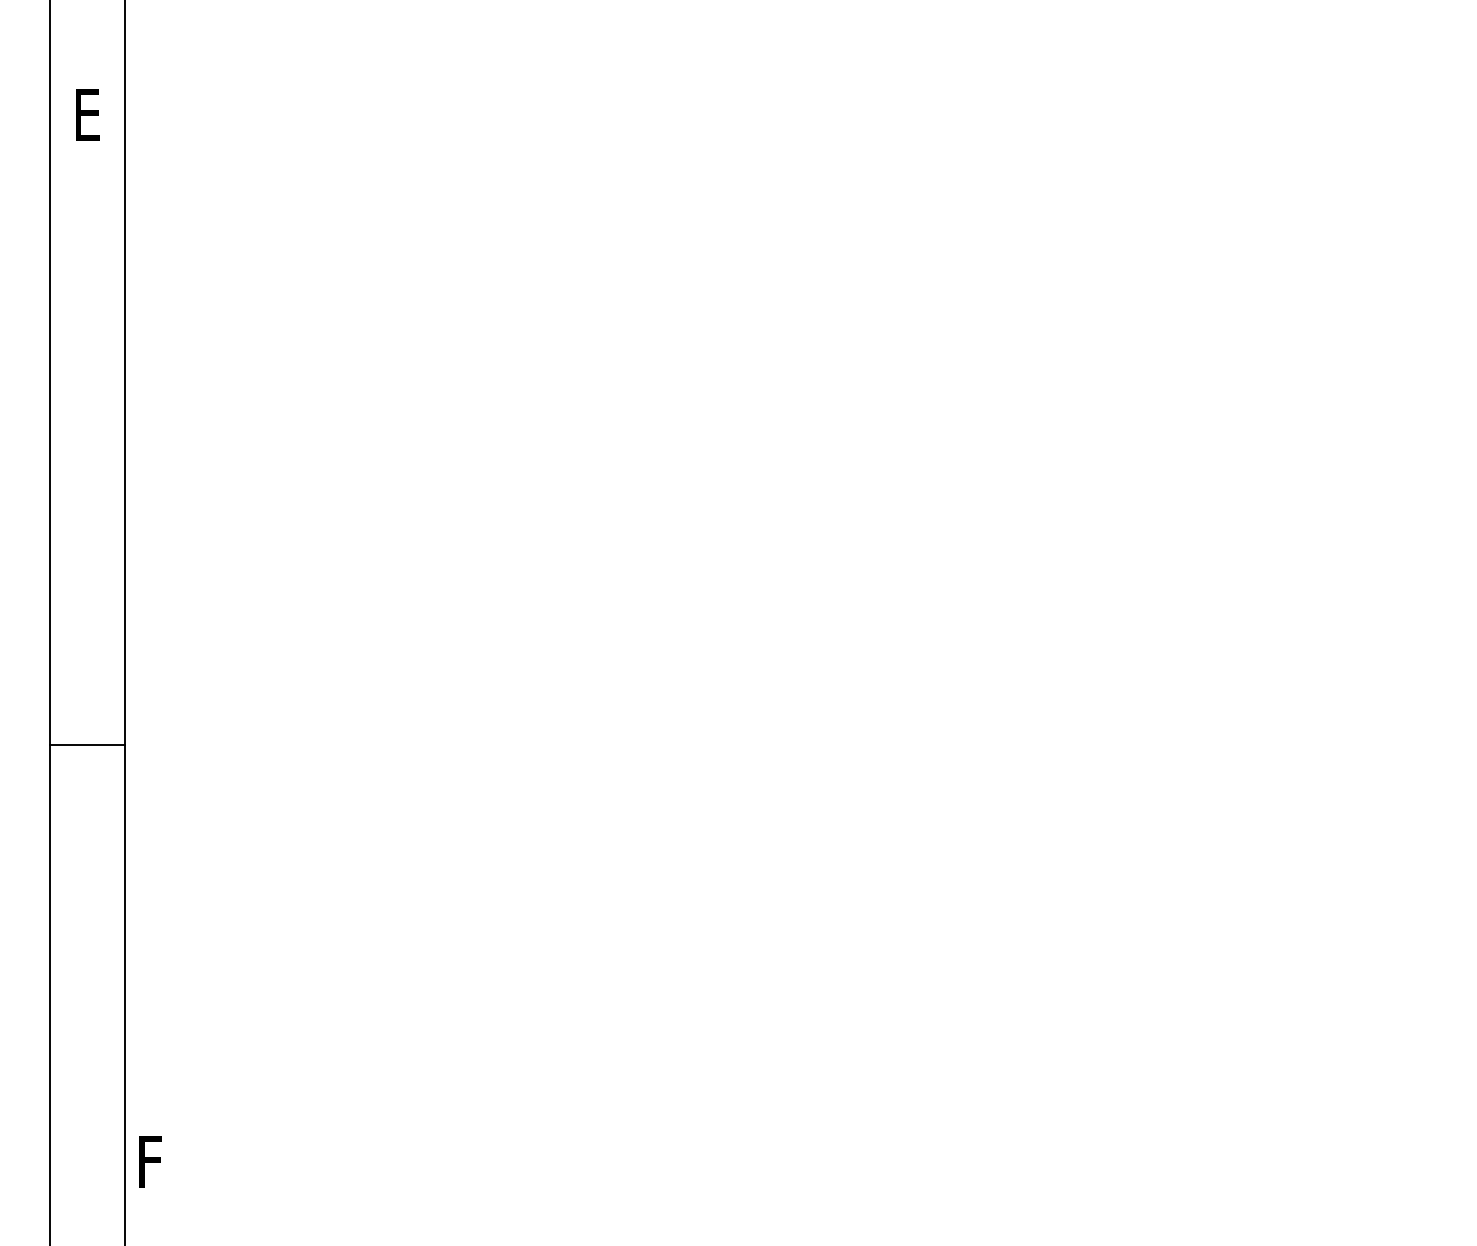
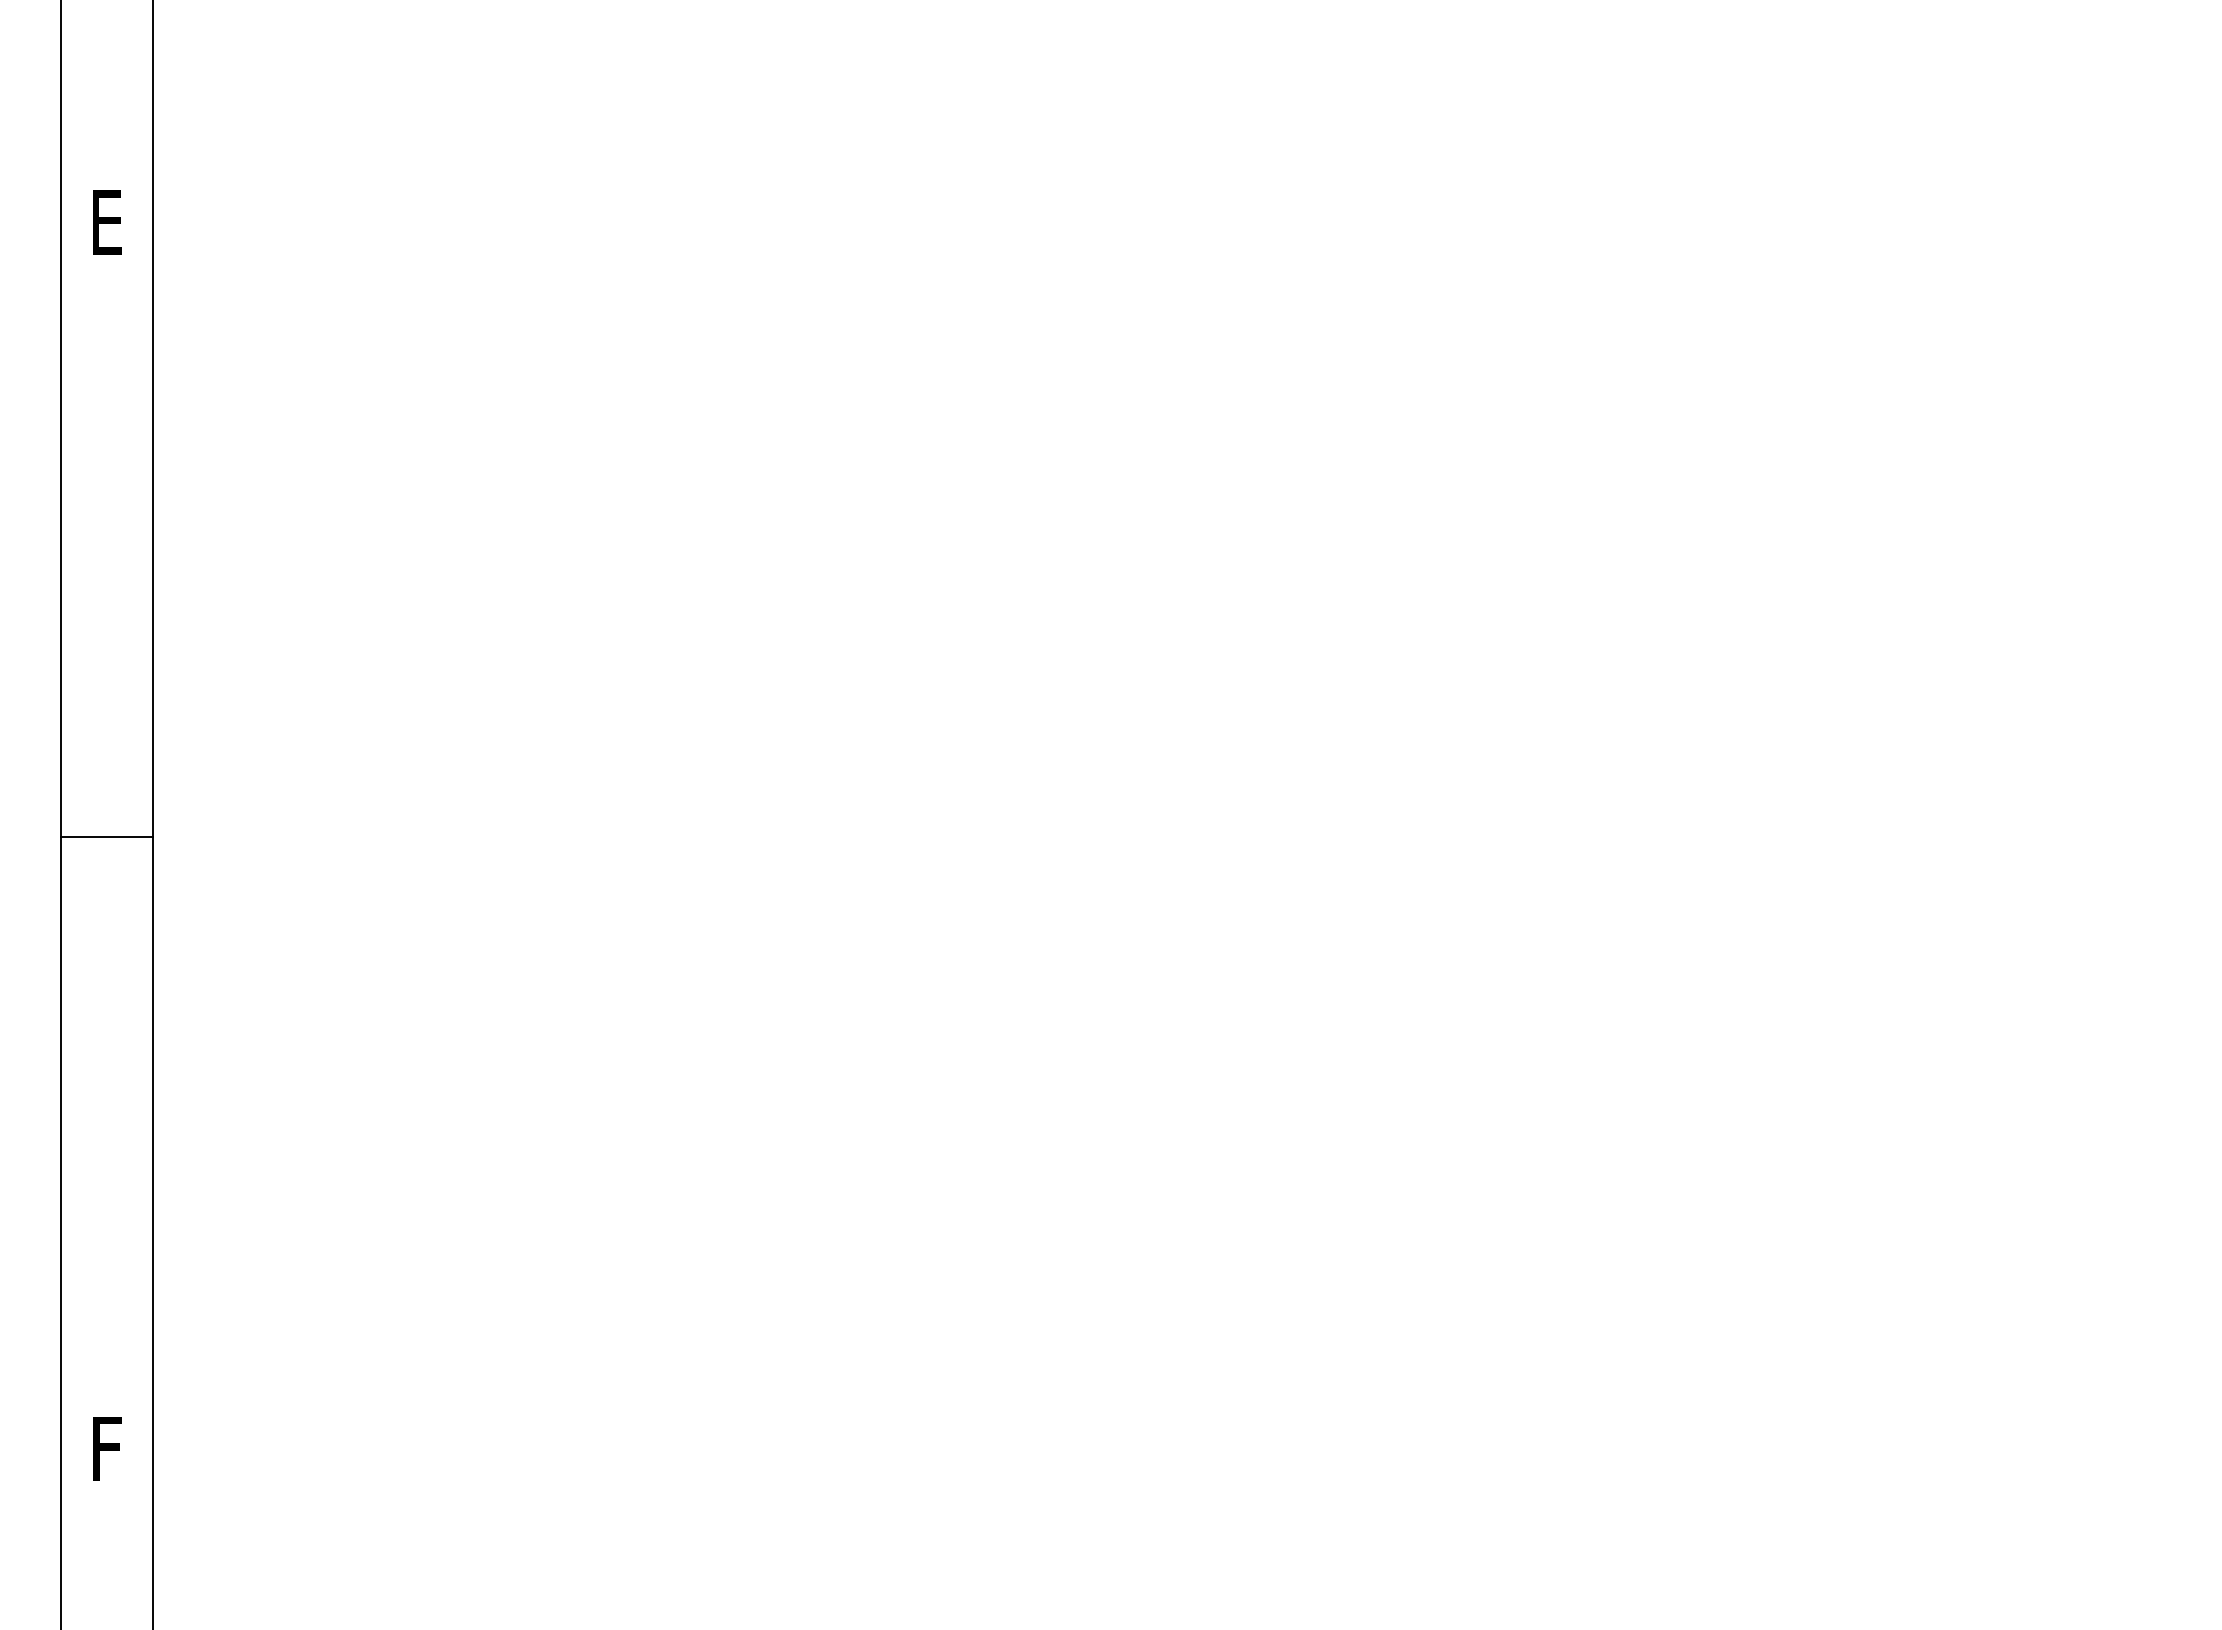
text: (87, 114) -> (107, 222), moved
line: (87, 745) -> (107, 837), moved
text: (150, 1161) -> (107, 1448), moved

